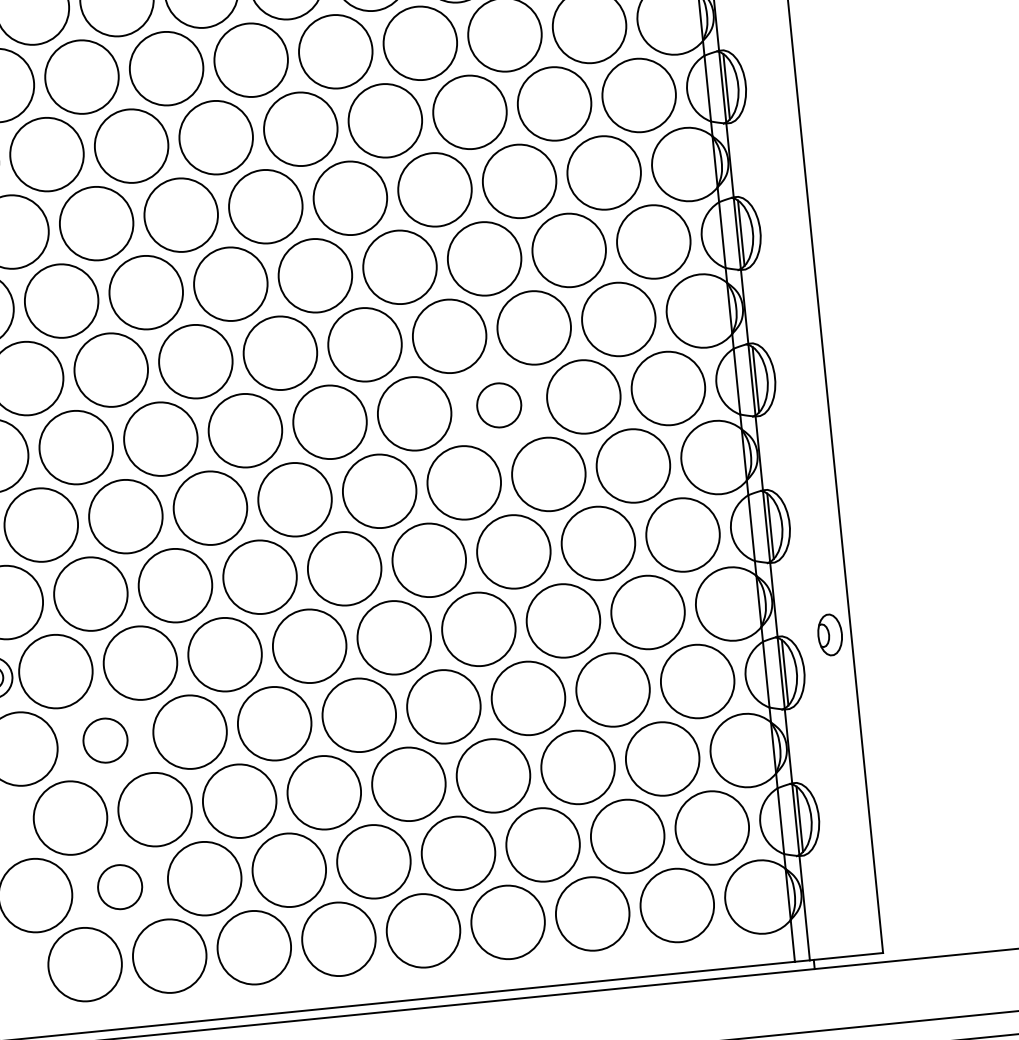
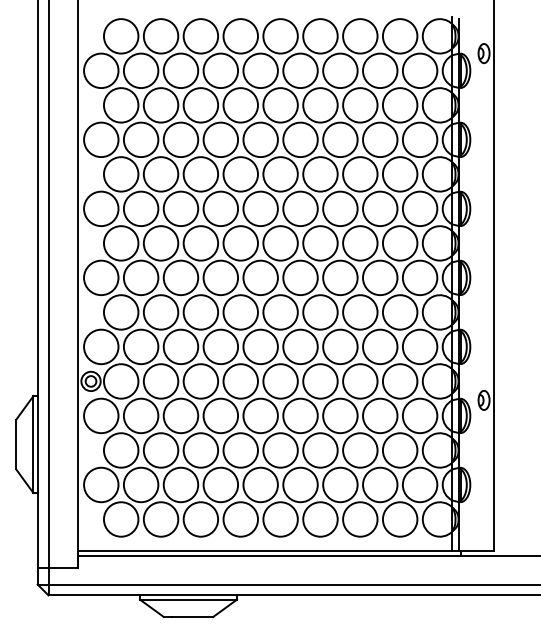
circle: (499, 404) -> (340, 277), size x1.67
circle: (104, 739) -> (140, 415), size x1.67
circle: (118, 886) -> (140, 484), size x1.67

